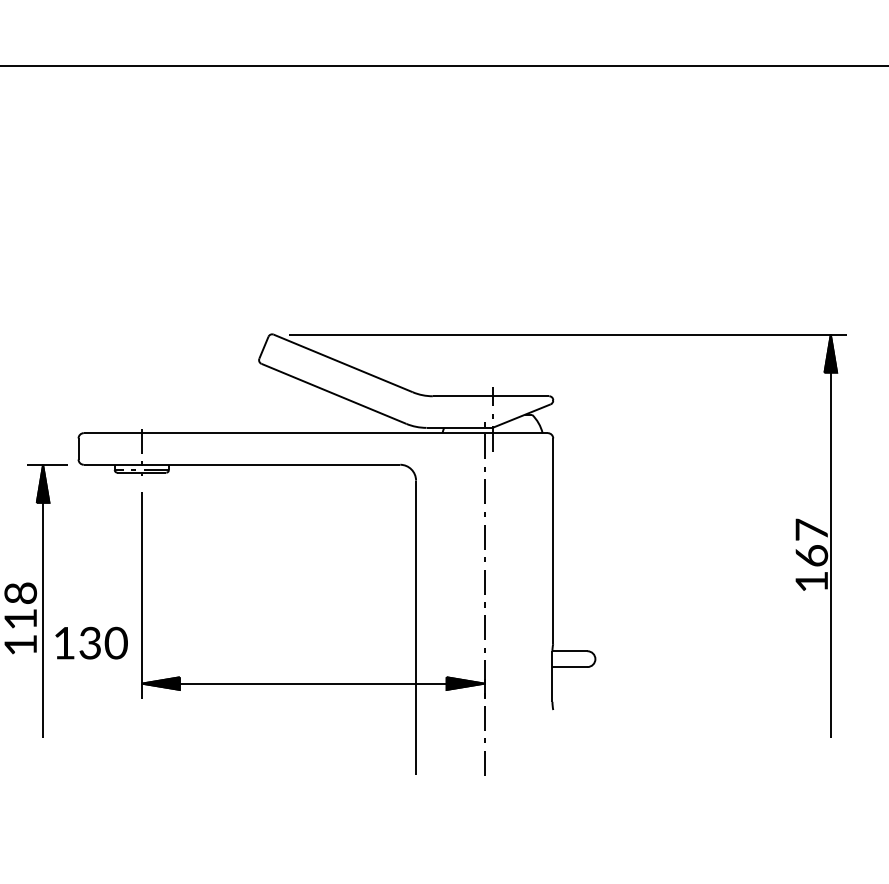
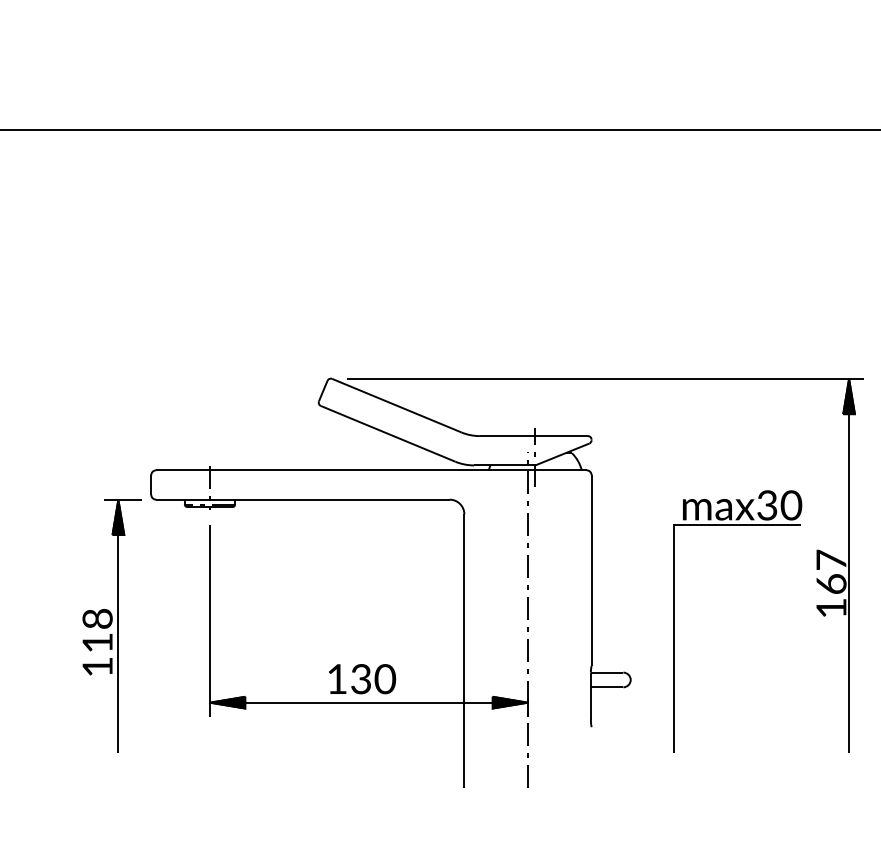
part: (642, 596) -> (674, 621), added
text: (91, 643) -> (362, 679), moved

